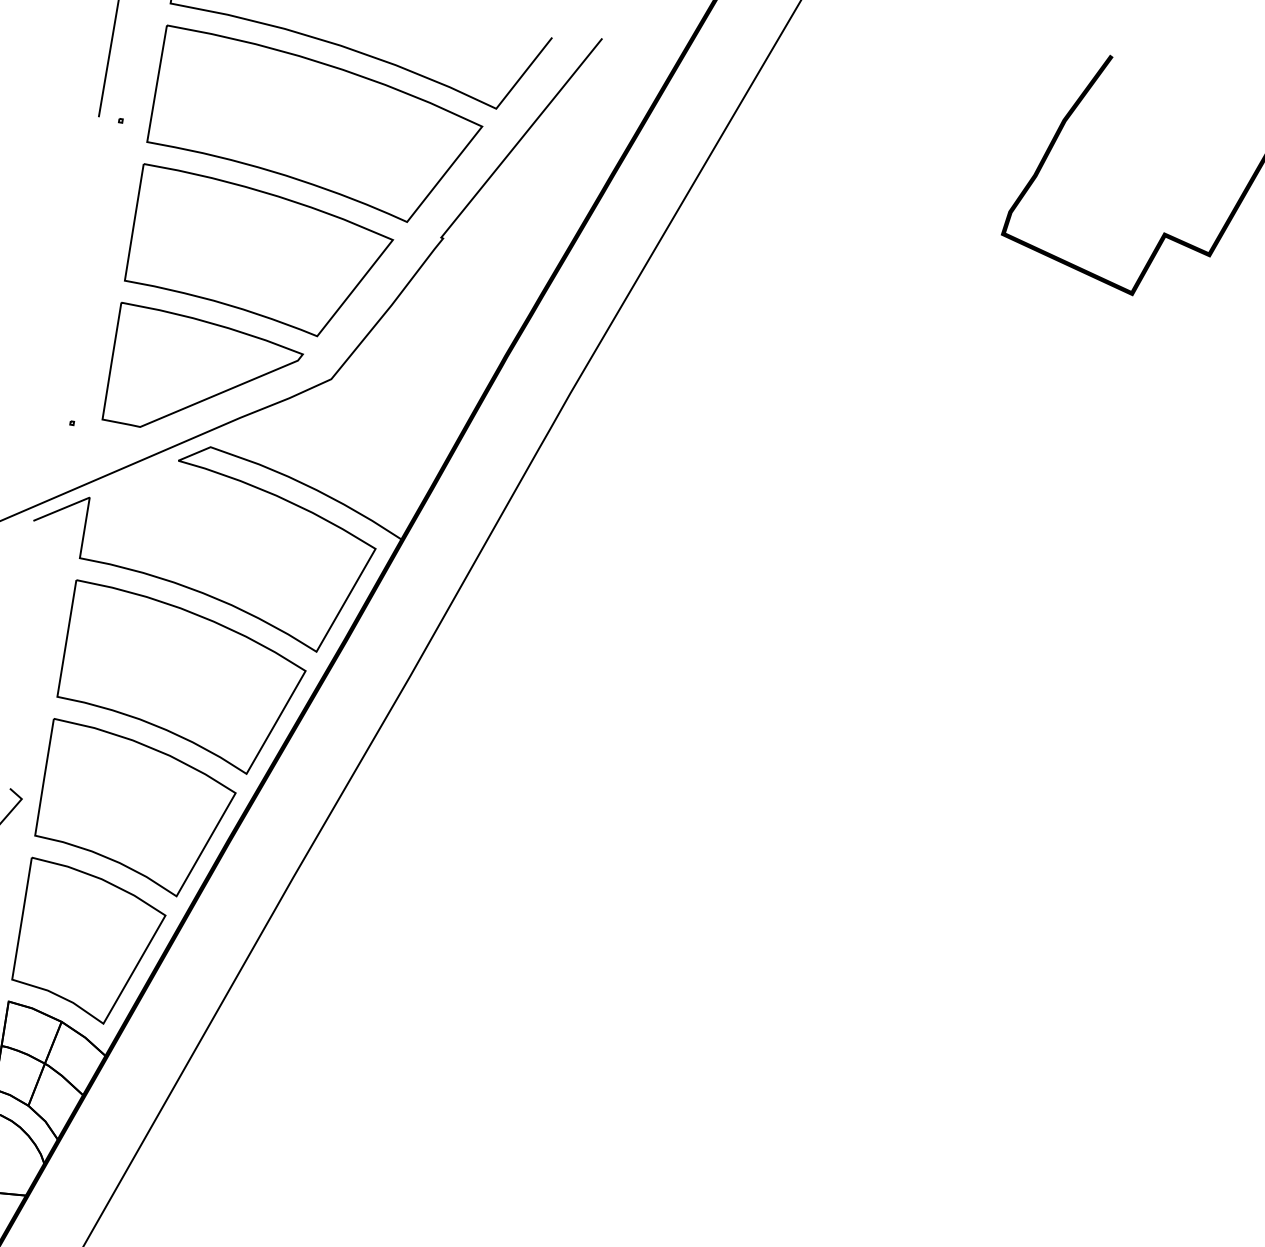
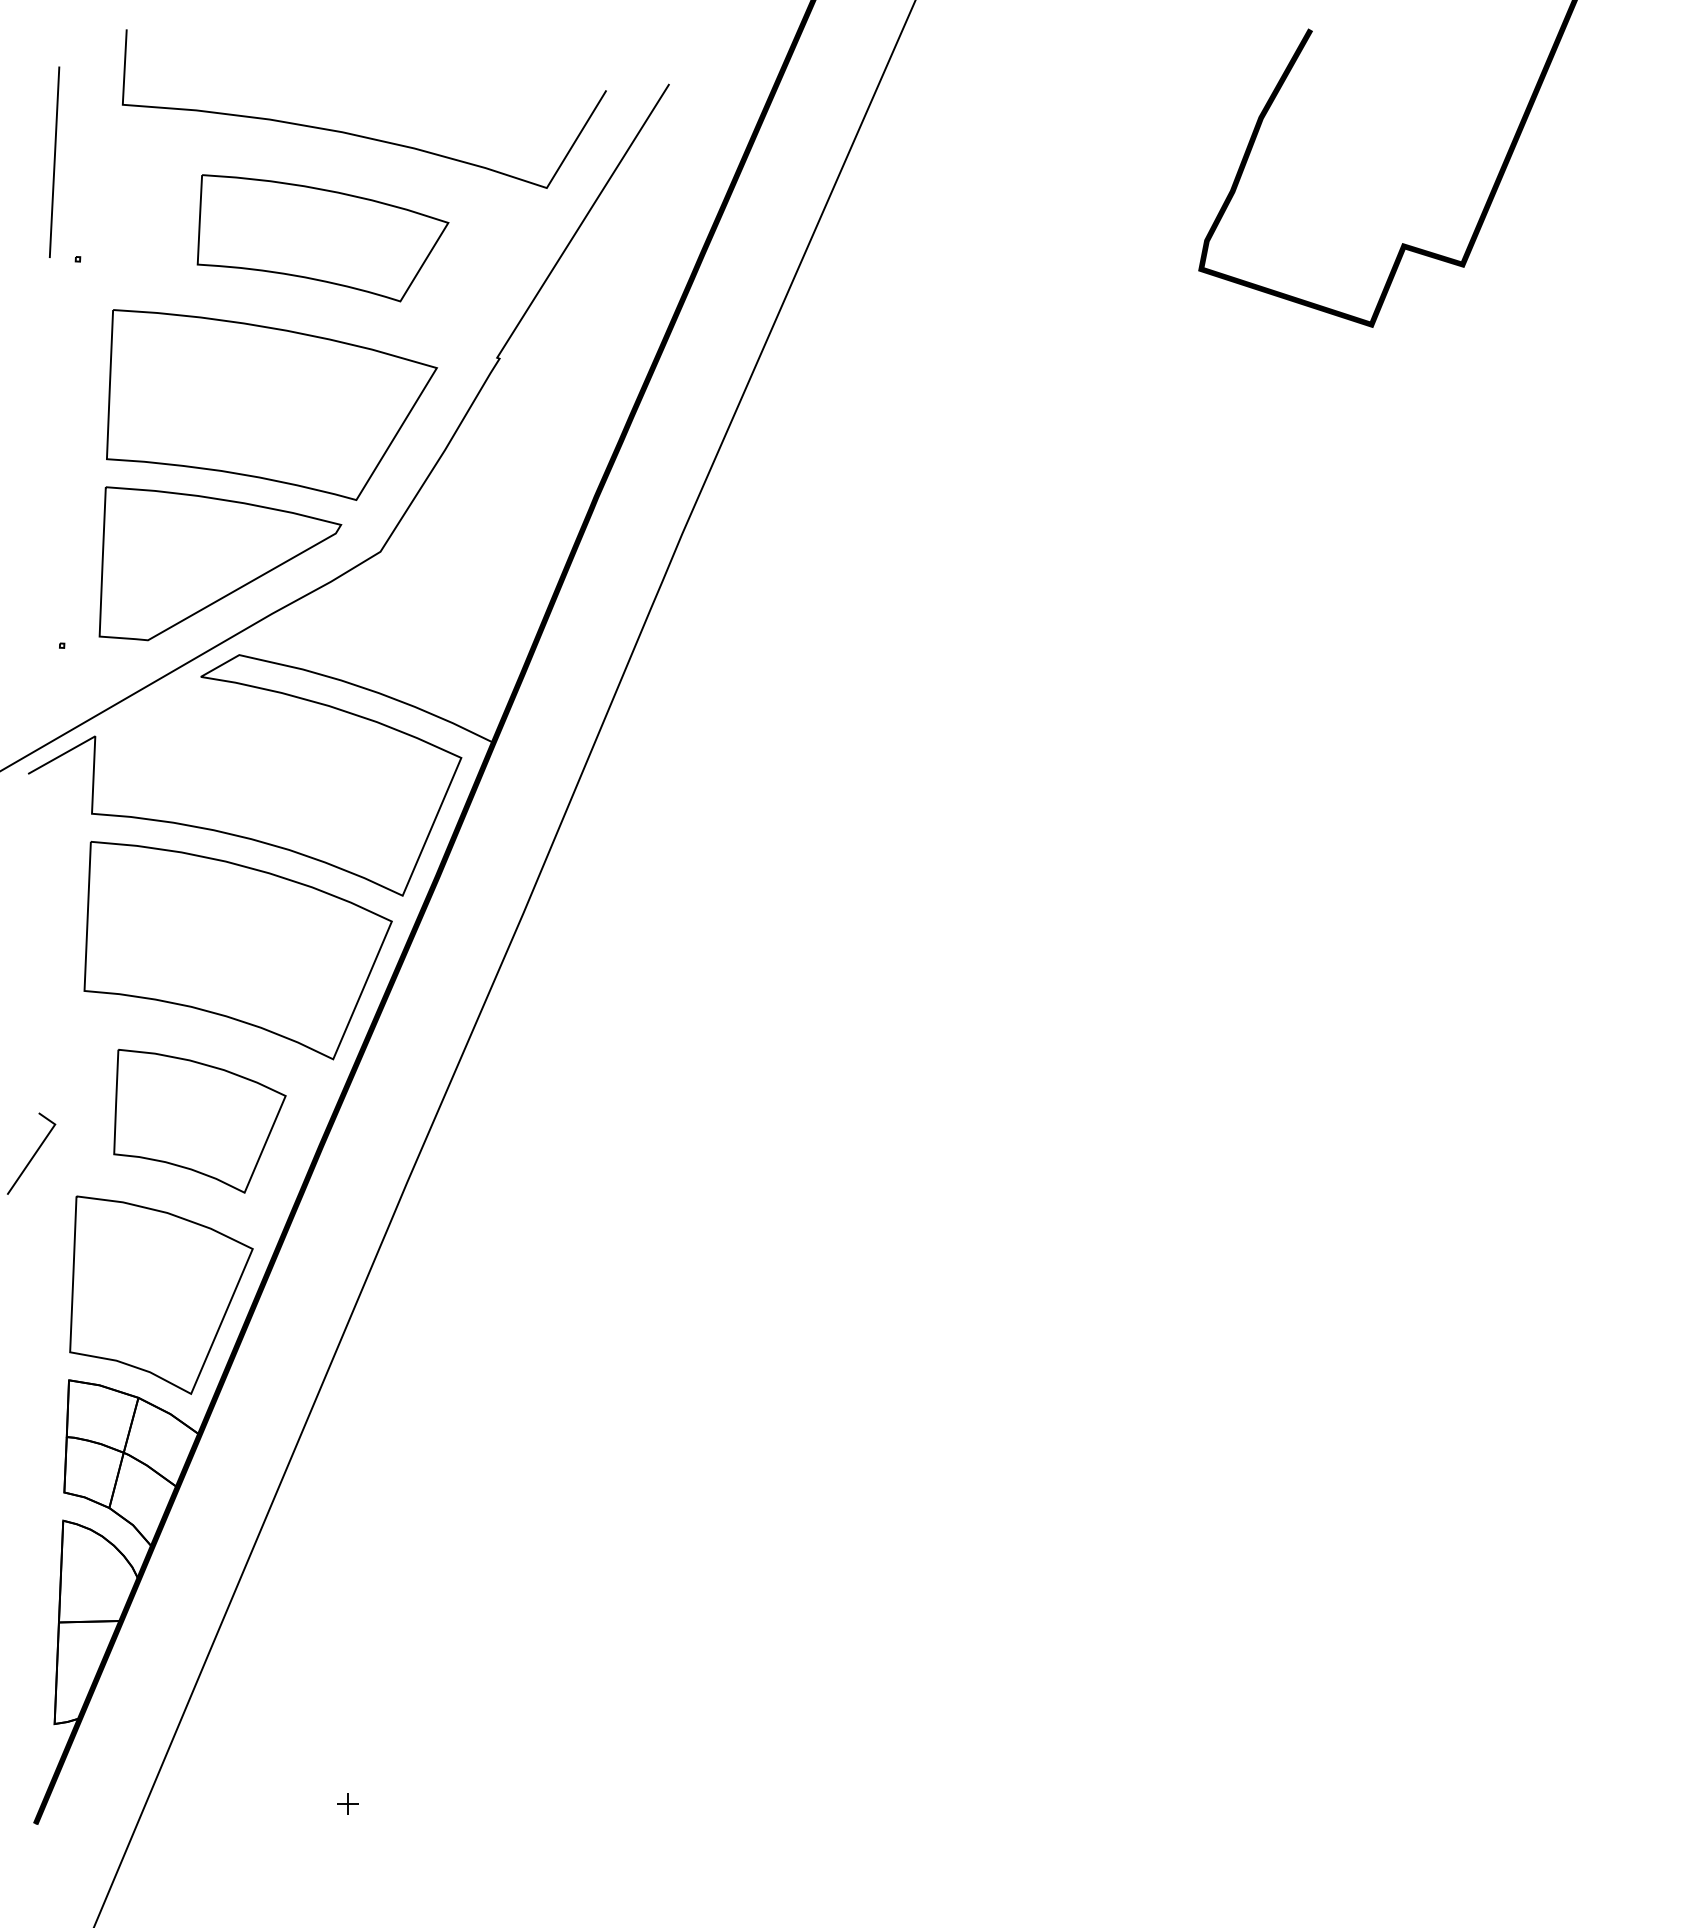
part: (315, 127) -> (322, 238), size x0.6
part: (135, 810) -> (199, 1121), size x0.7

